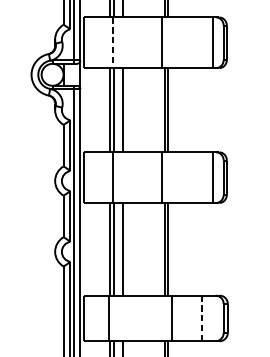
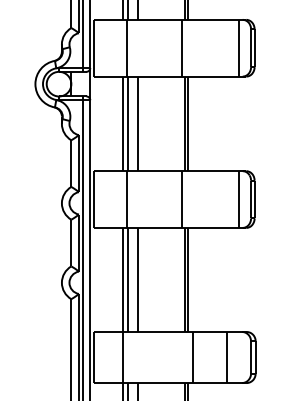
line: (112, 43) -> (126, 48), dashed -> solid
line: (201, 318) -> (226, 357), dashed -> solid

